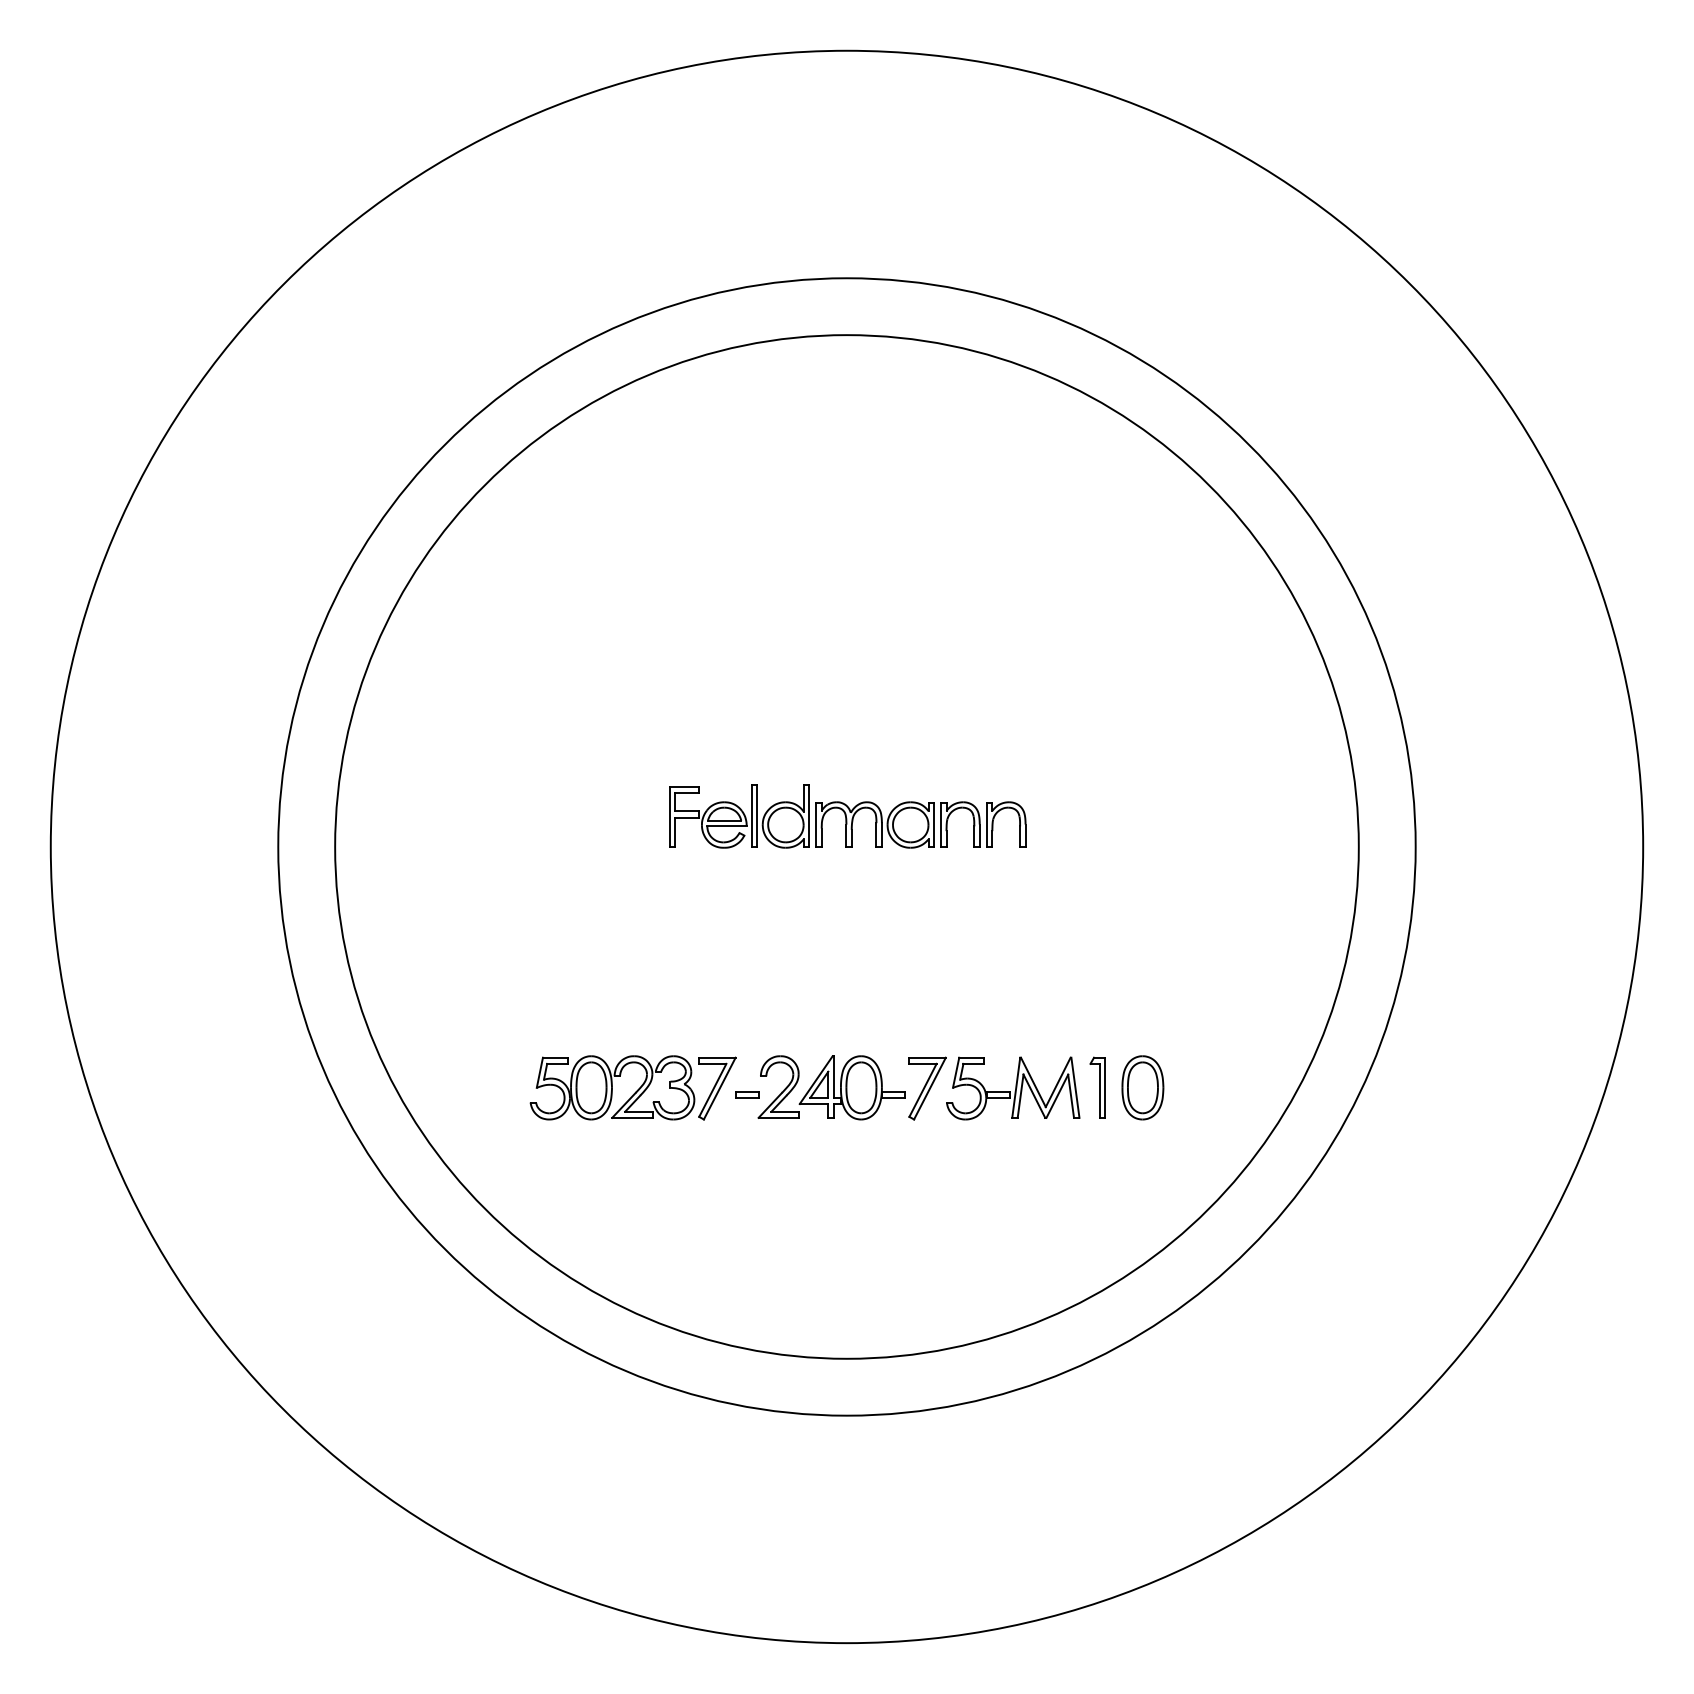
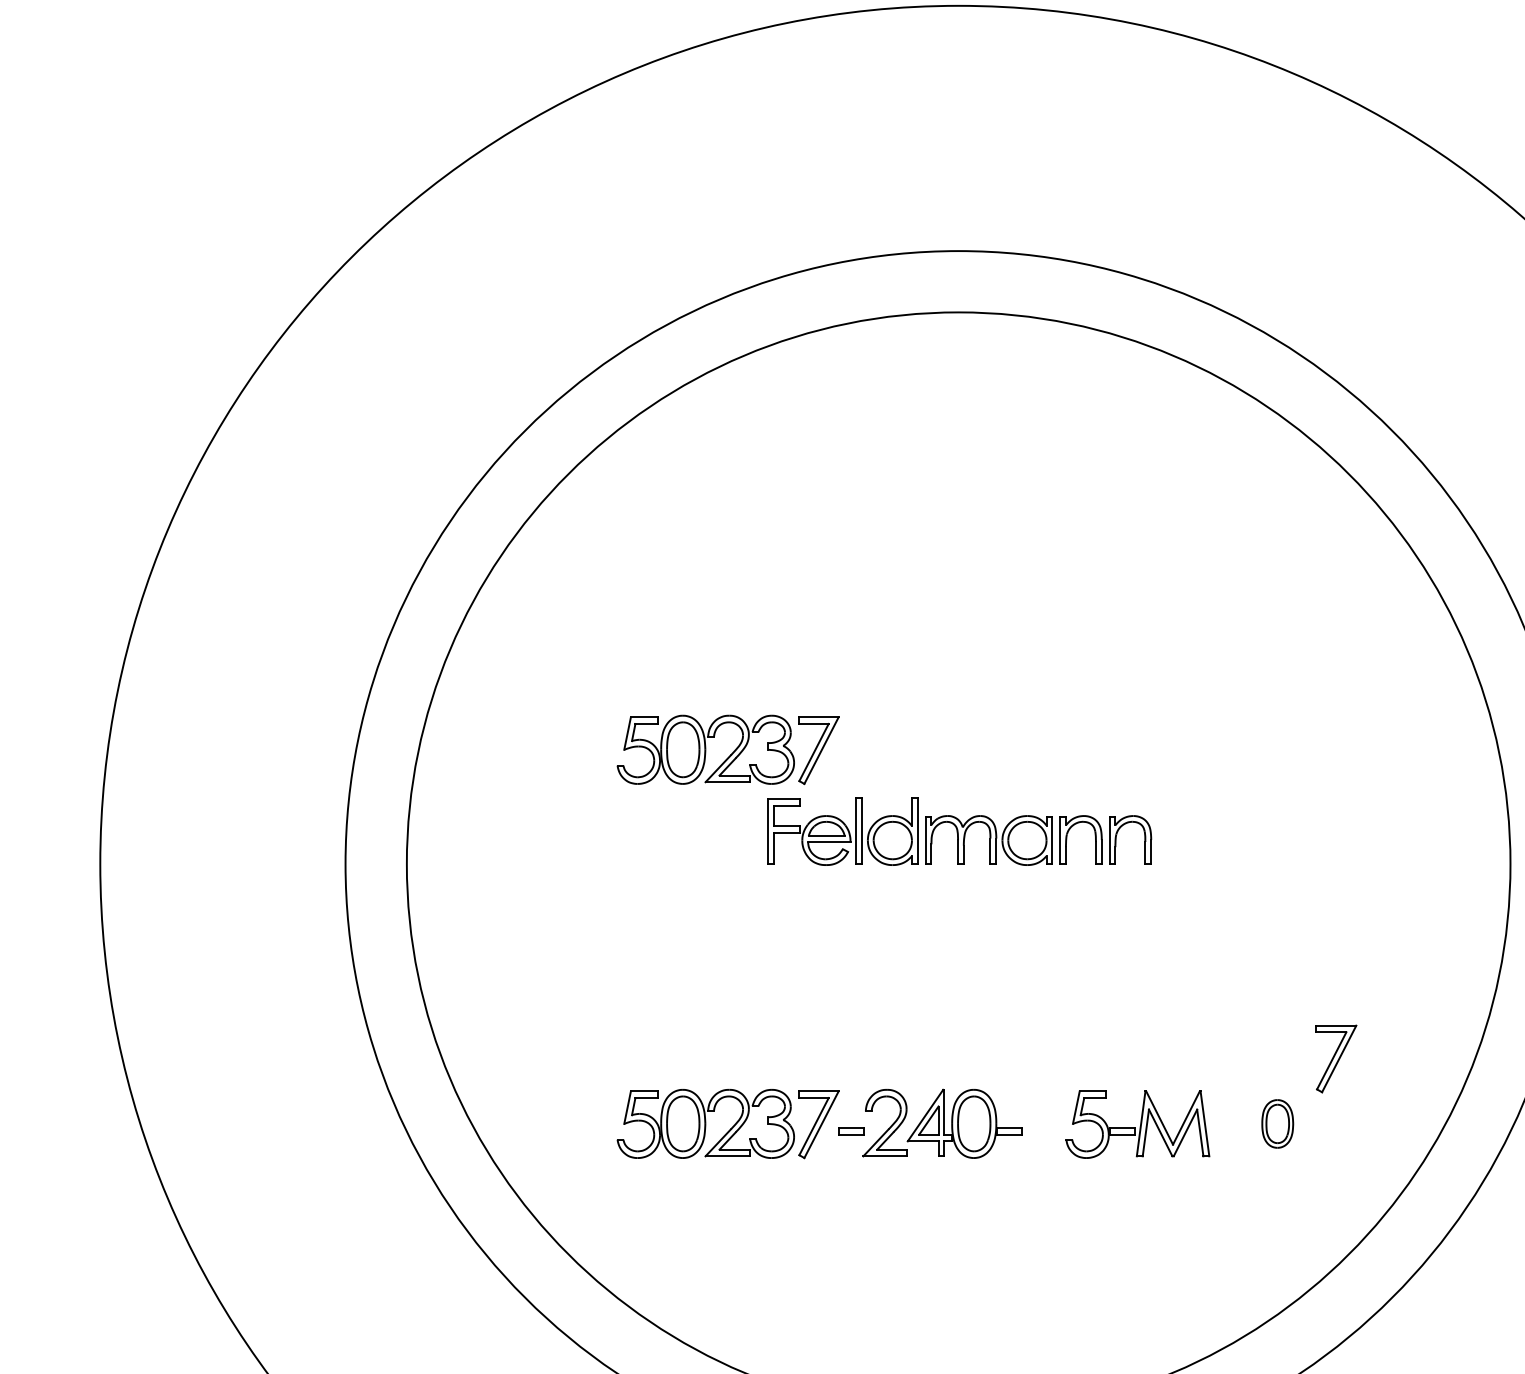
part: (632, 740) -> (727, 749), added
part: (1097, 1087) -> (1228, 1123), removed
part: (1142, 1087) -> (1277, 1123), size x0.7
part: (927, 1088) -> (1336, 1058), moved

